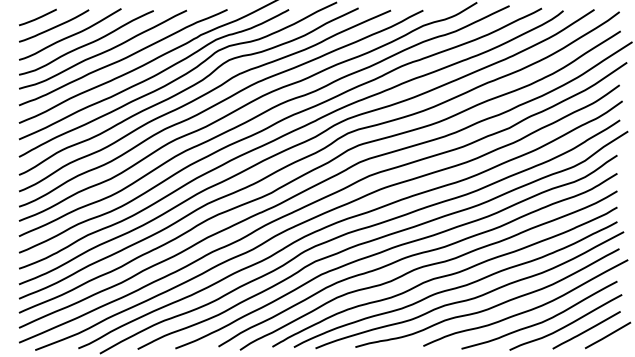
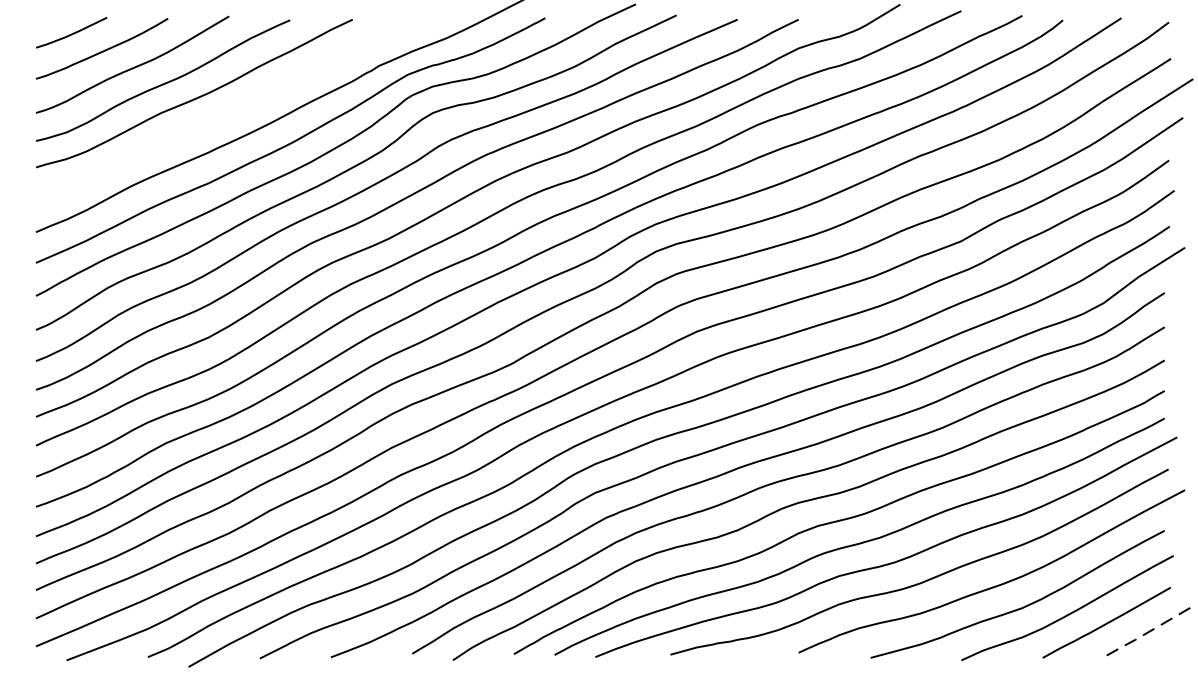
curve: (124, 57) -> (234, 108), removed
line: (607, 336) -> (1146, 634), solid -> dashed

